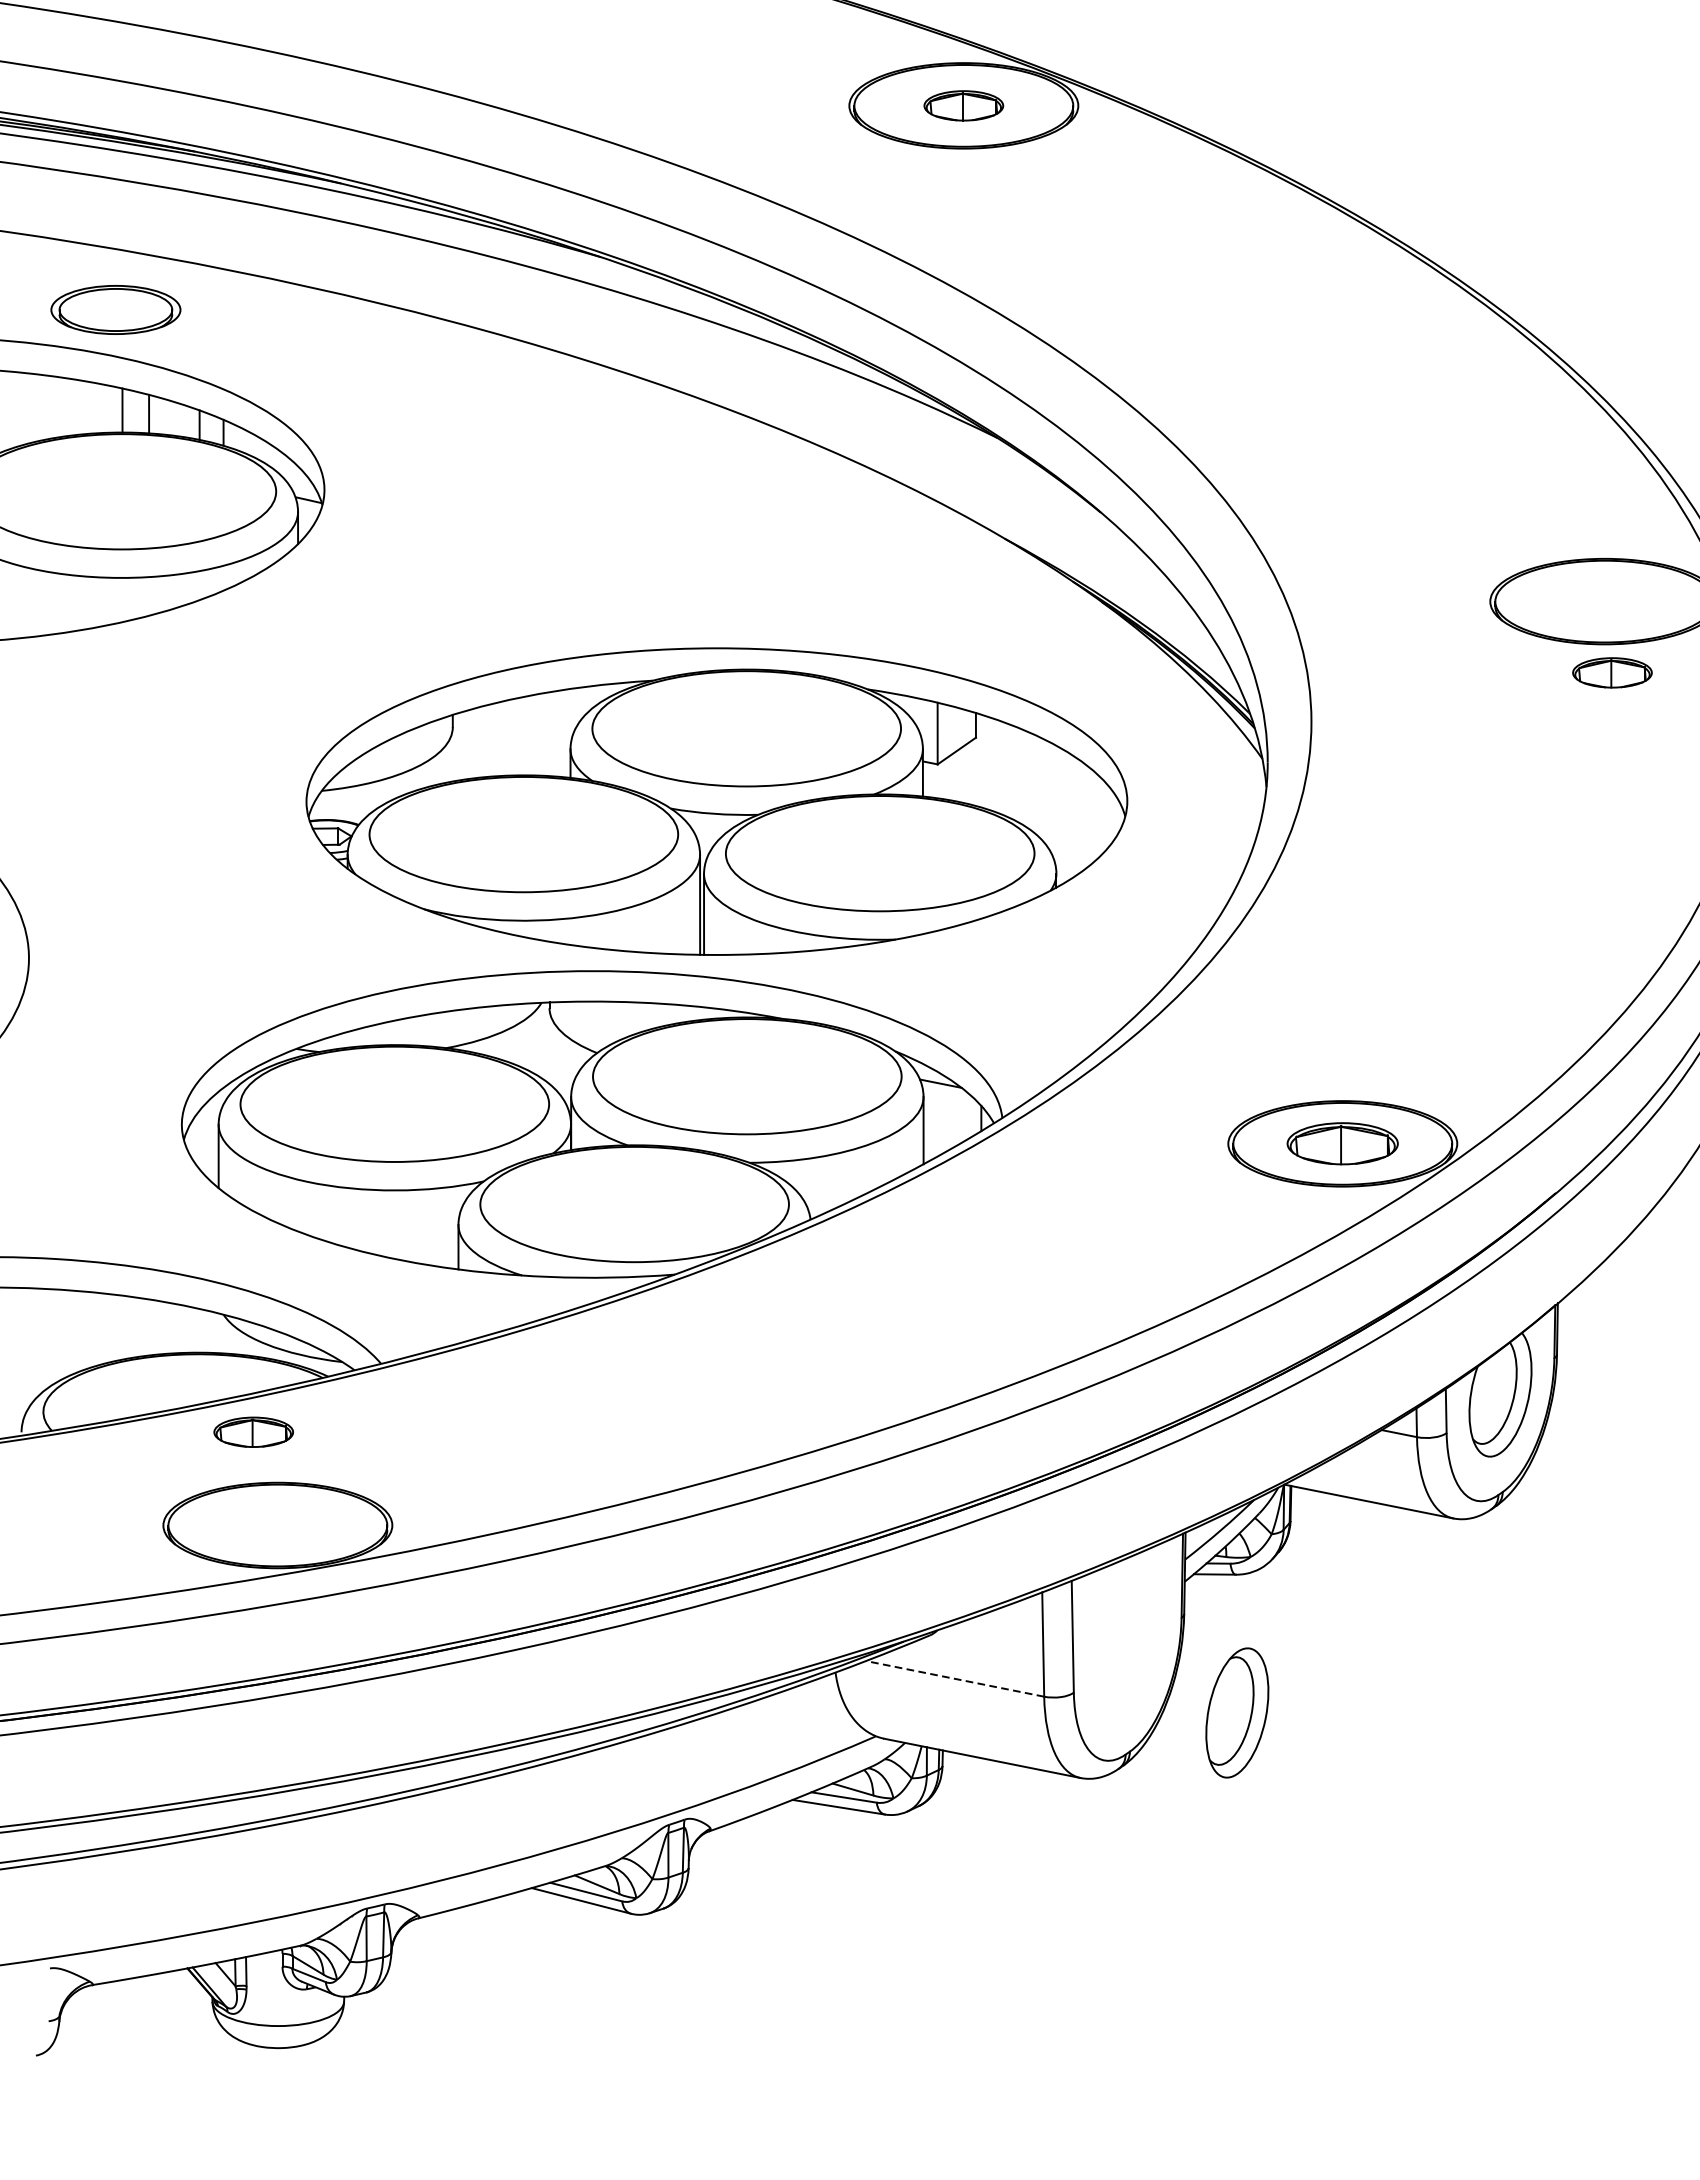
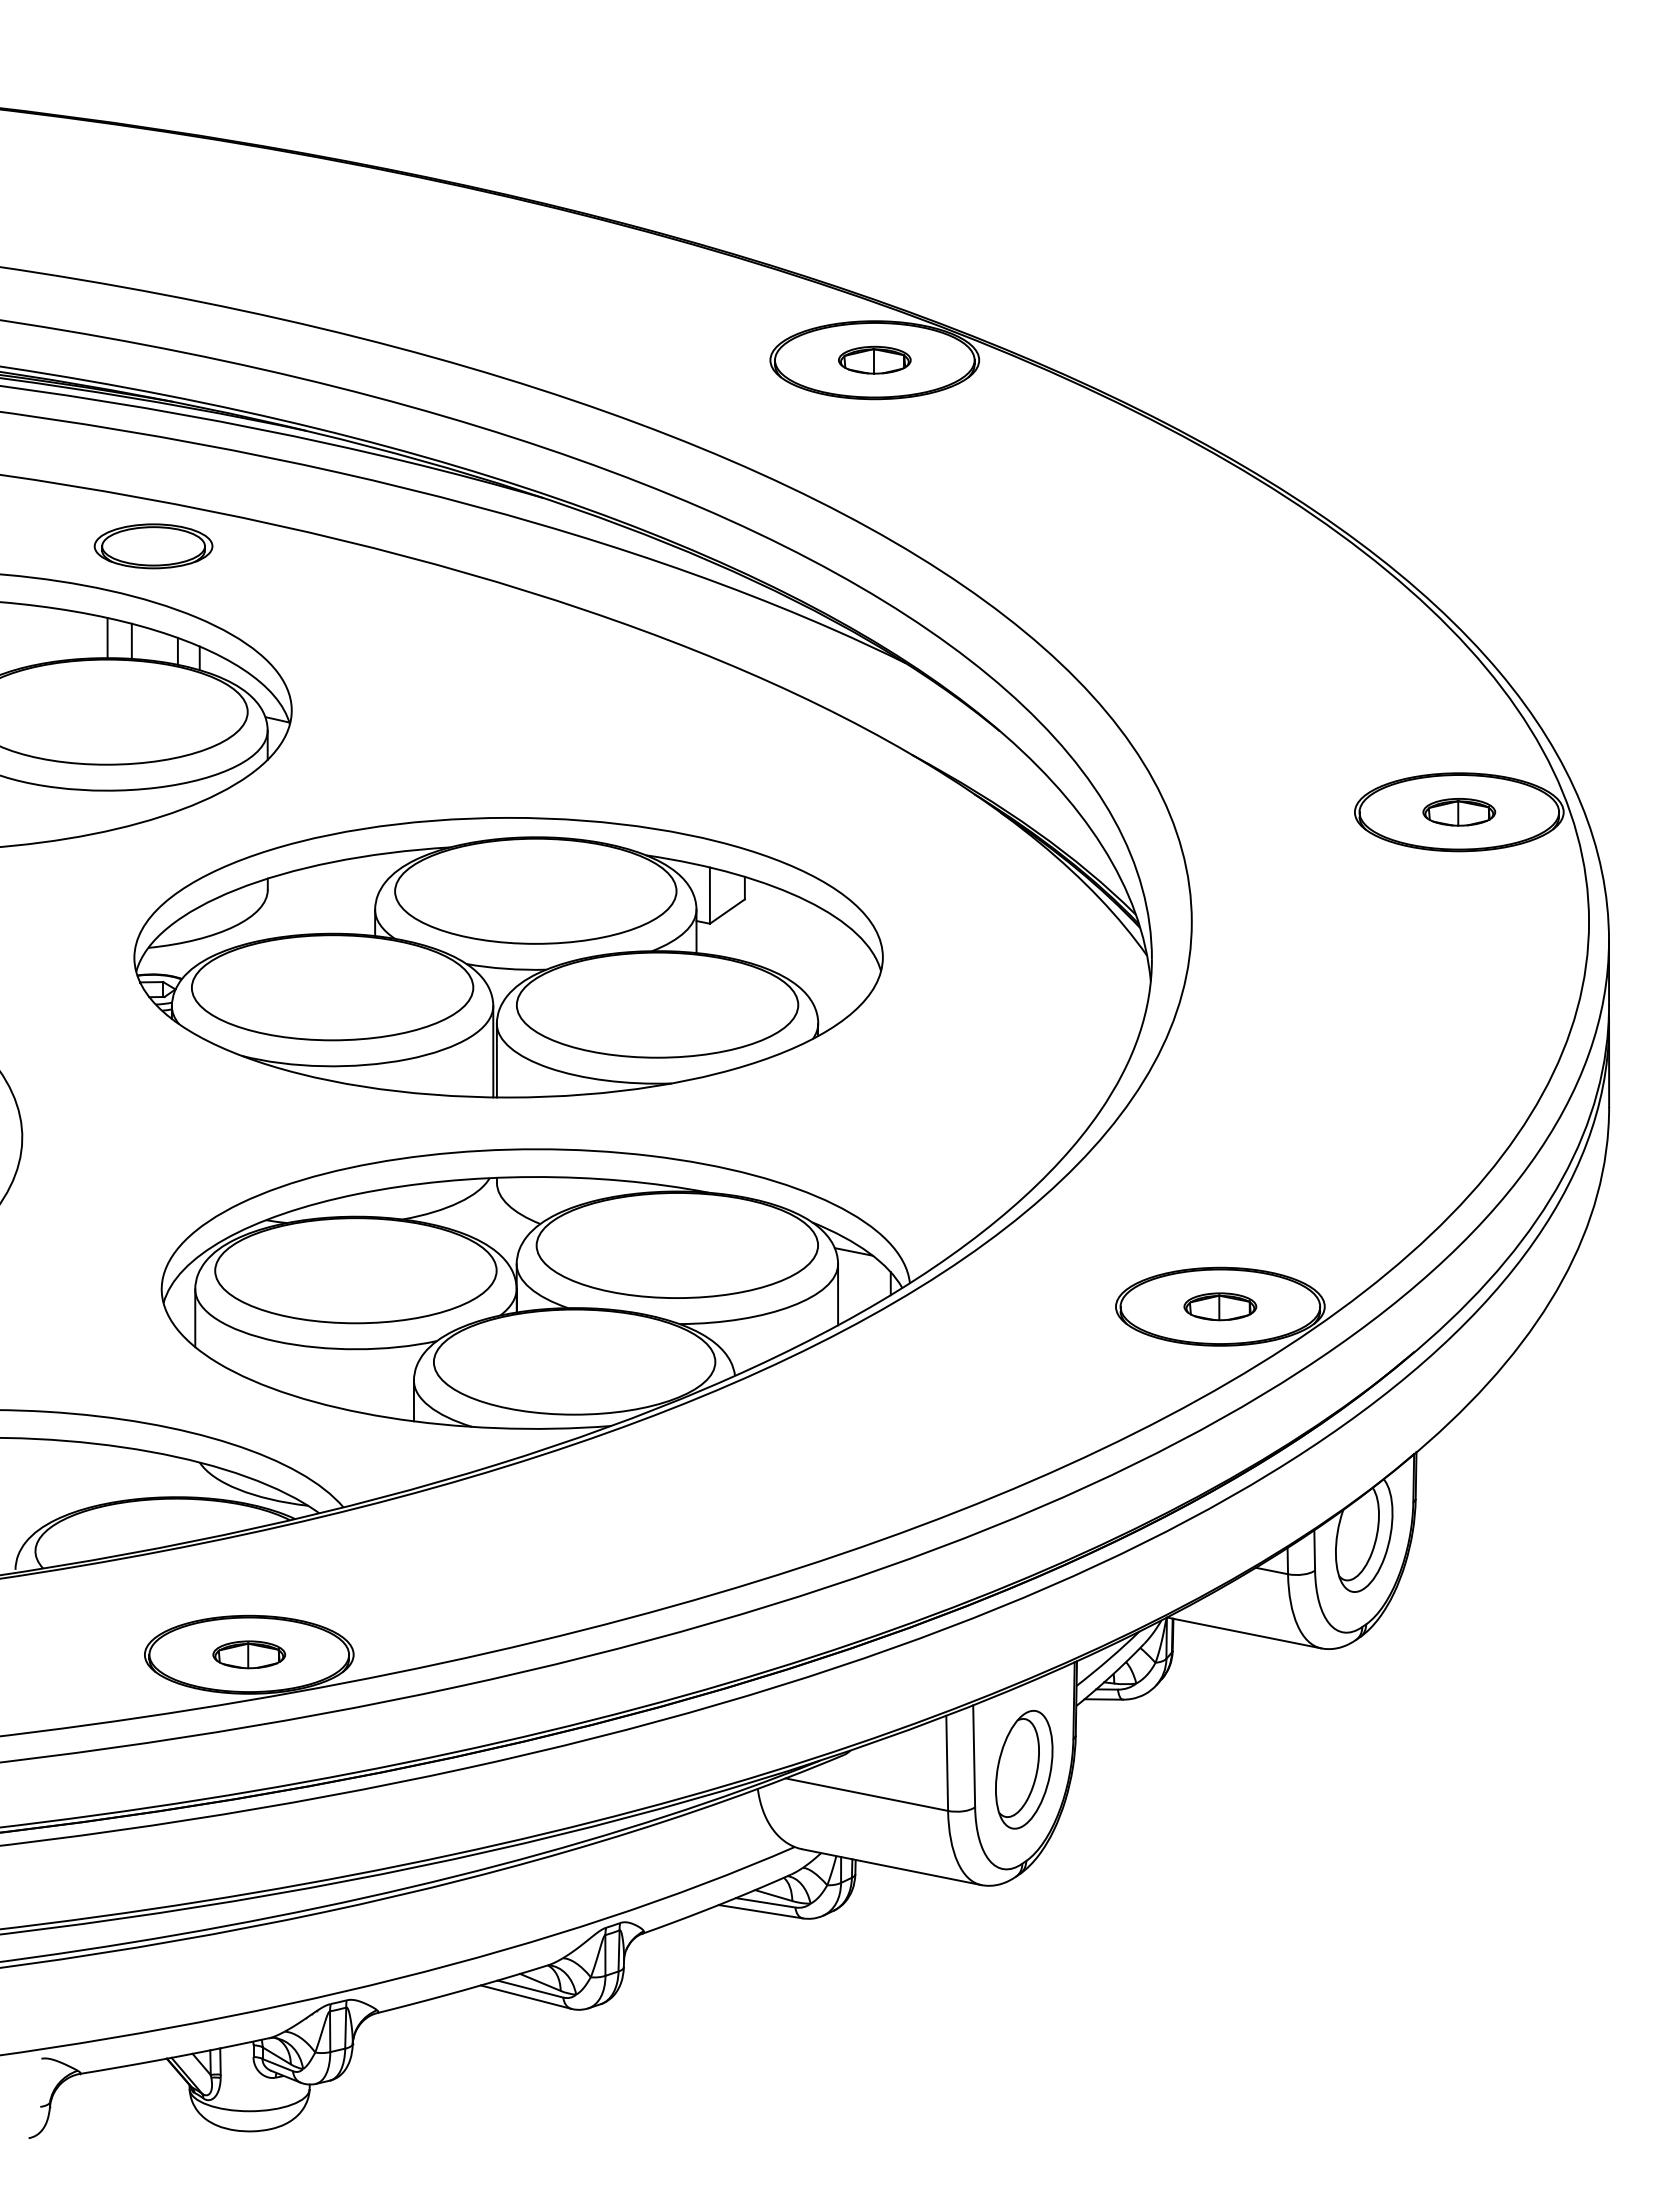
part: (115, 310) -> (153, 546), moved
part: (1612, 673) -> (1459, 812), moved
part: (716, 801) -> (508, 957), moved
part: (1342, 1143) -> (1220, 1306), size x0.71
part: (253, 1431) -> (249, 1654), moved
line: (954, 1678) -> (866, 1794), dashed -> solid
part: (1237, 1712) -> (1024, 1769), moved

